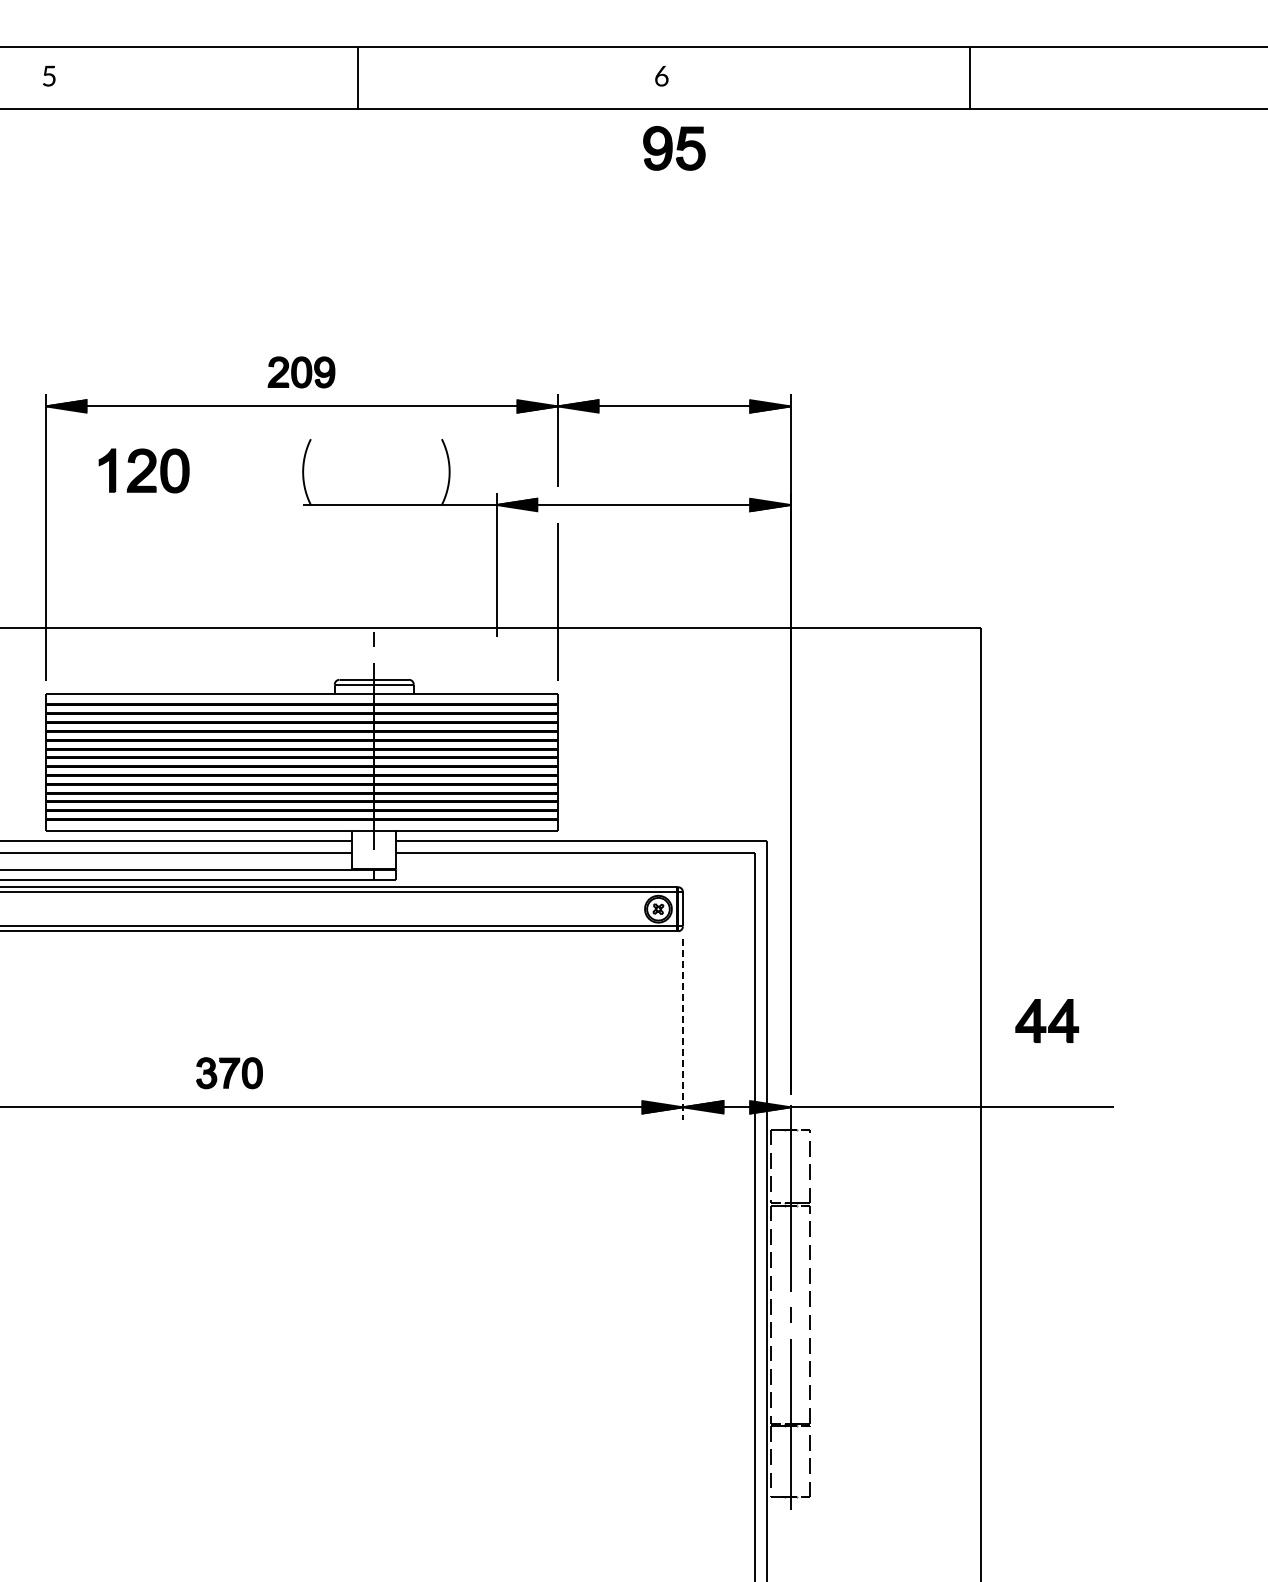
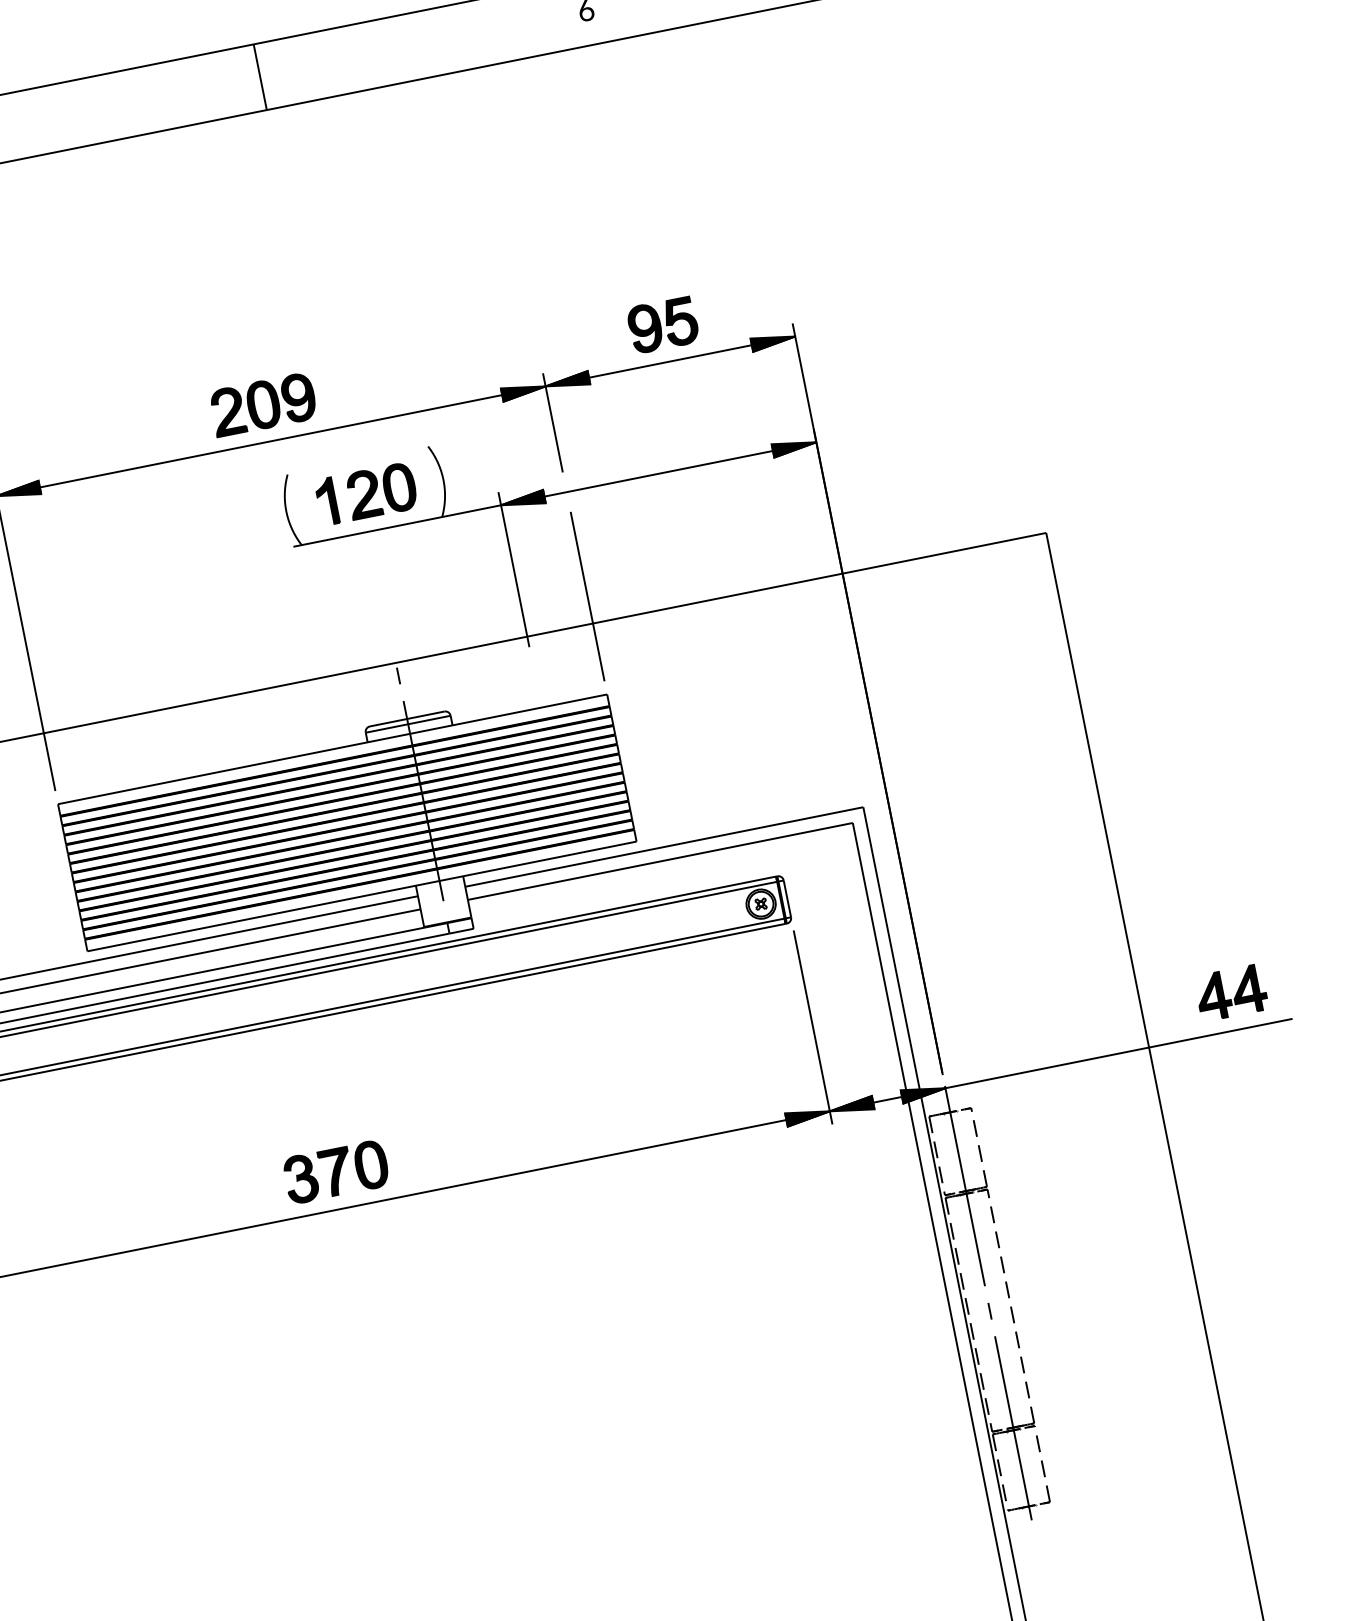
part: (674, 148) -> (663, 325), moved
part: (301, 372) -> (263, 405), size x1.43
part: (143, 470) -> (365, 493), moved
part: (1047, 1020) -> (1231, 992), moved
line: (682, 1029) -> (812, 1027), dashed -> solid
part: (229, 1072) -> (336, 1171), size x1.43

